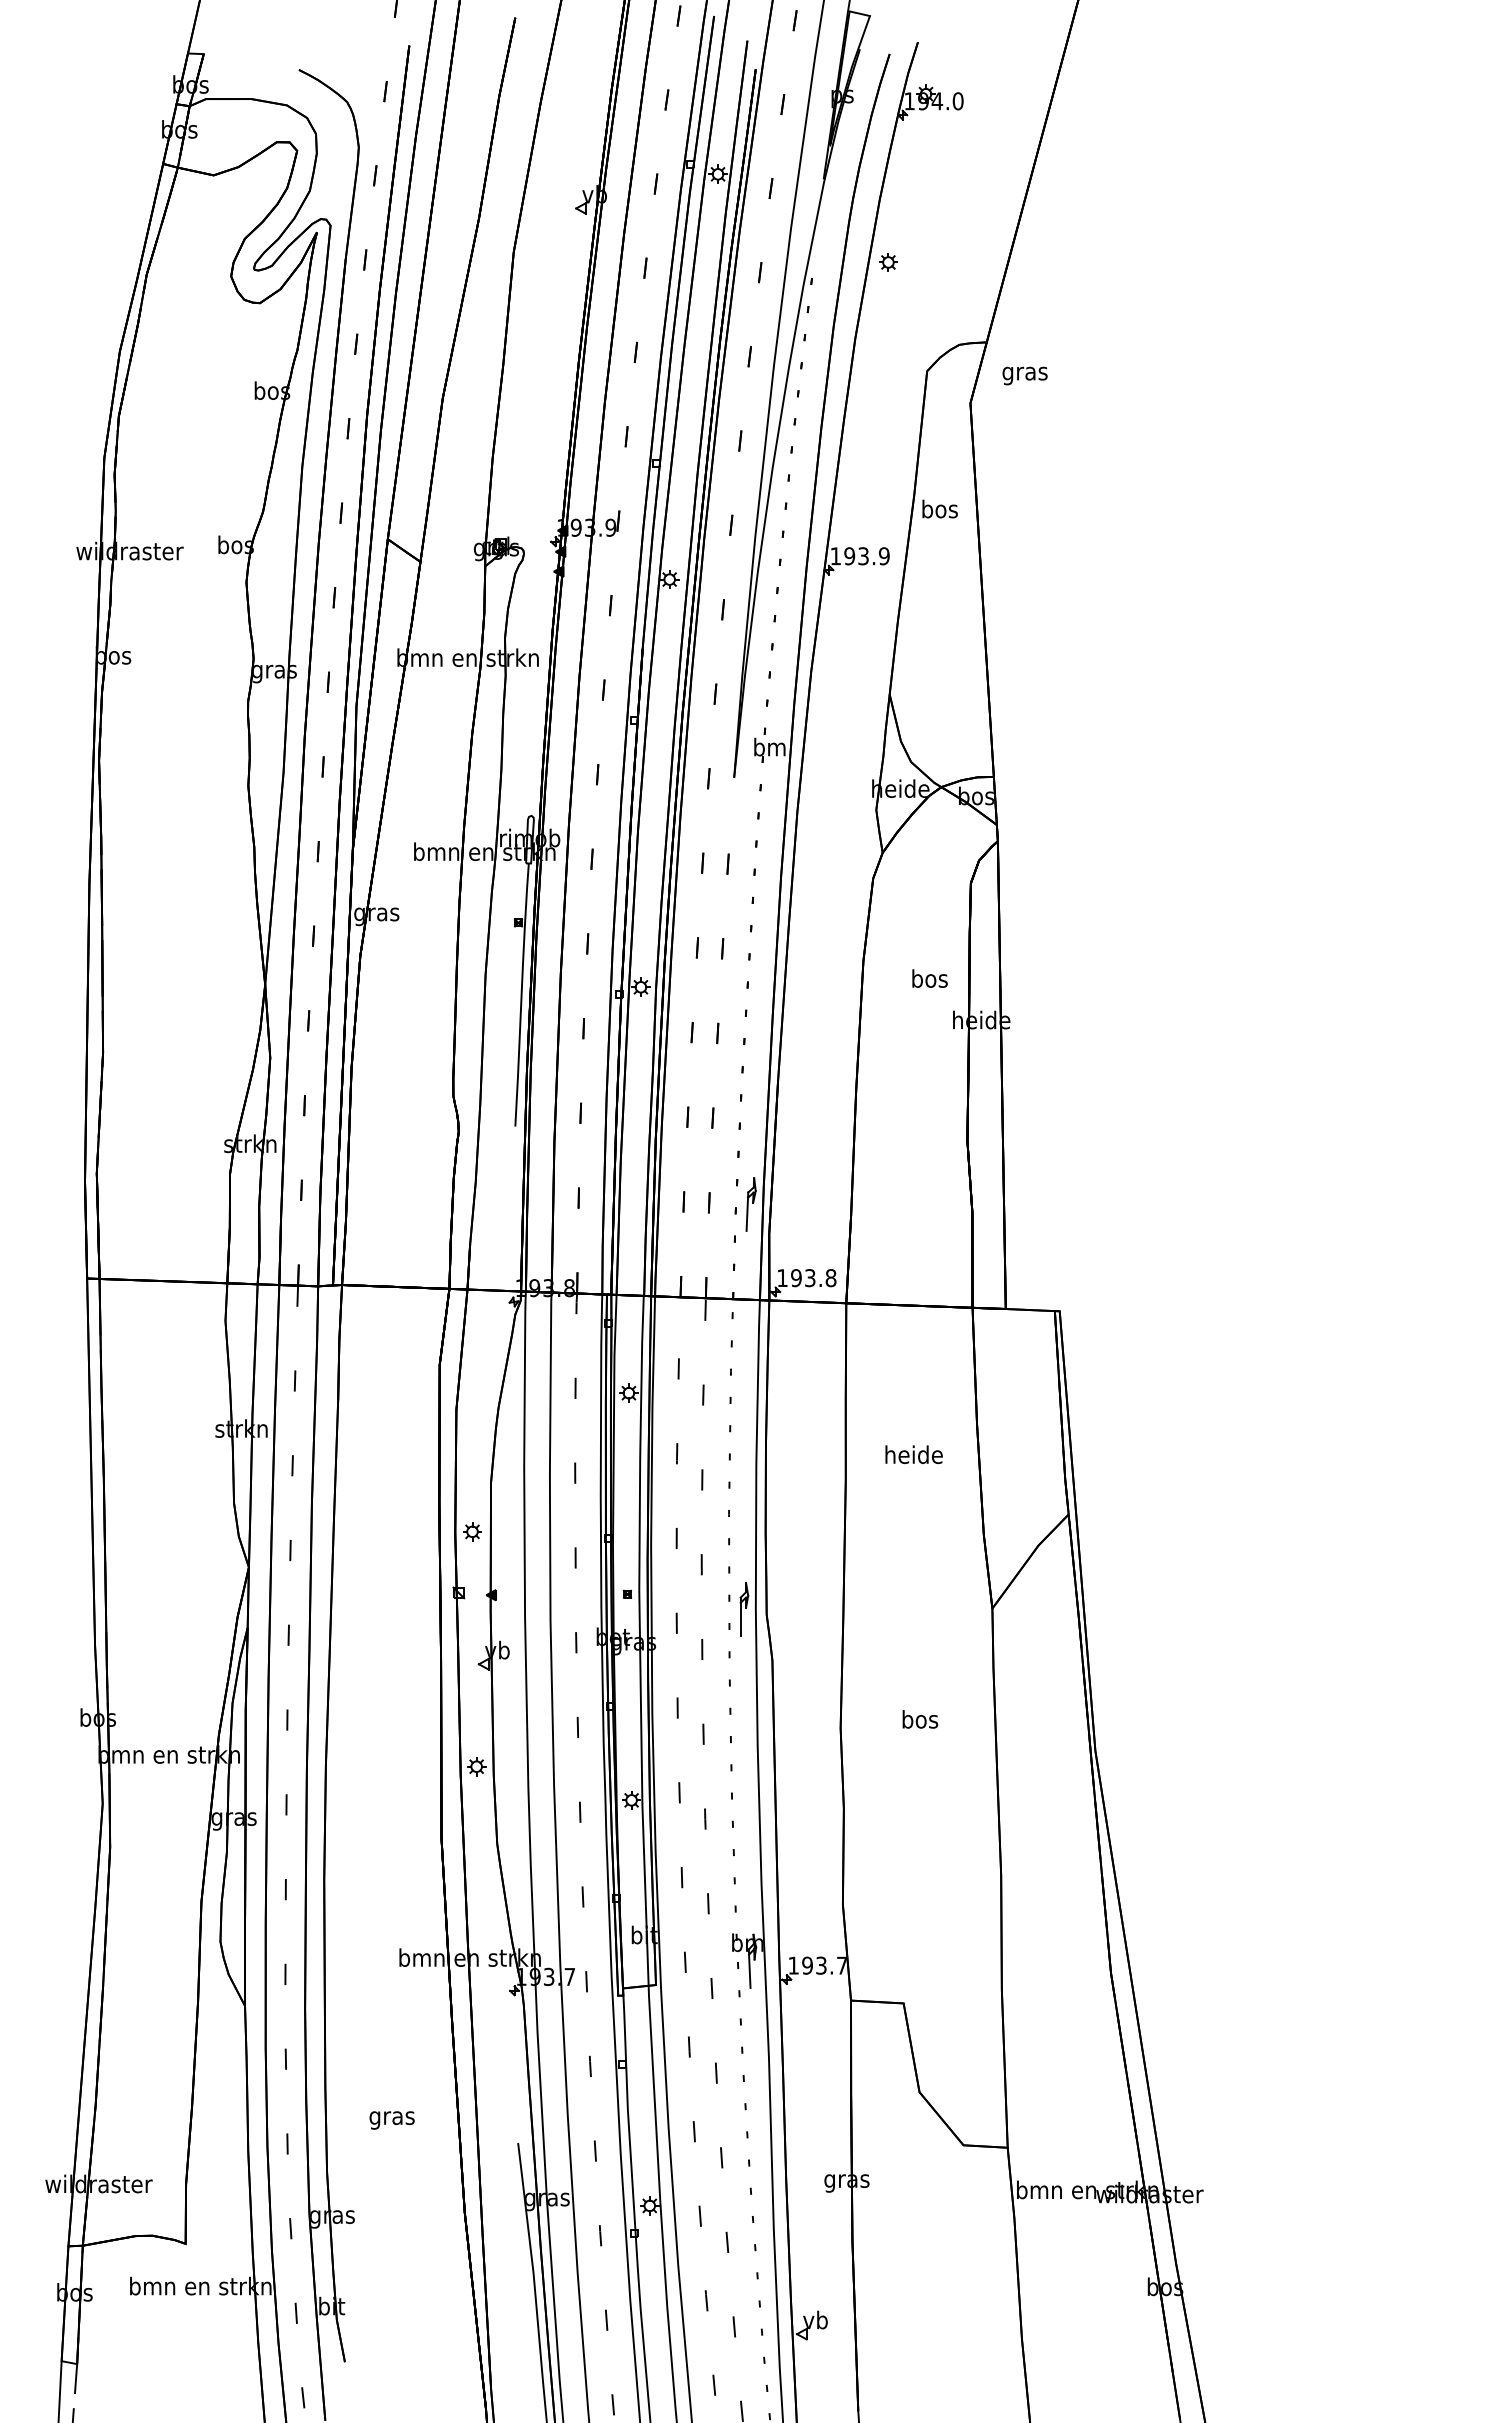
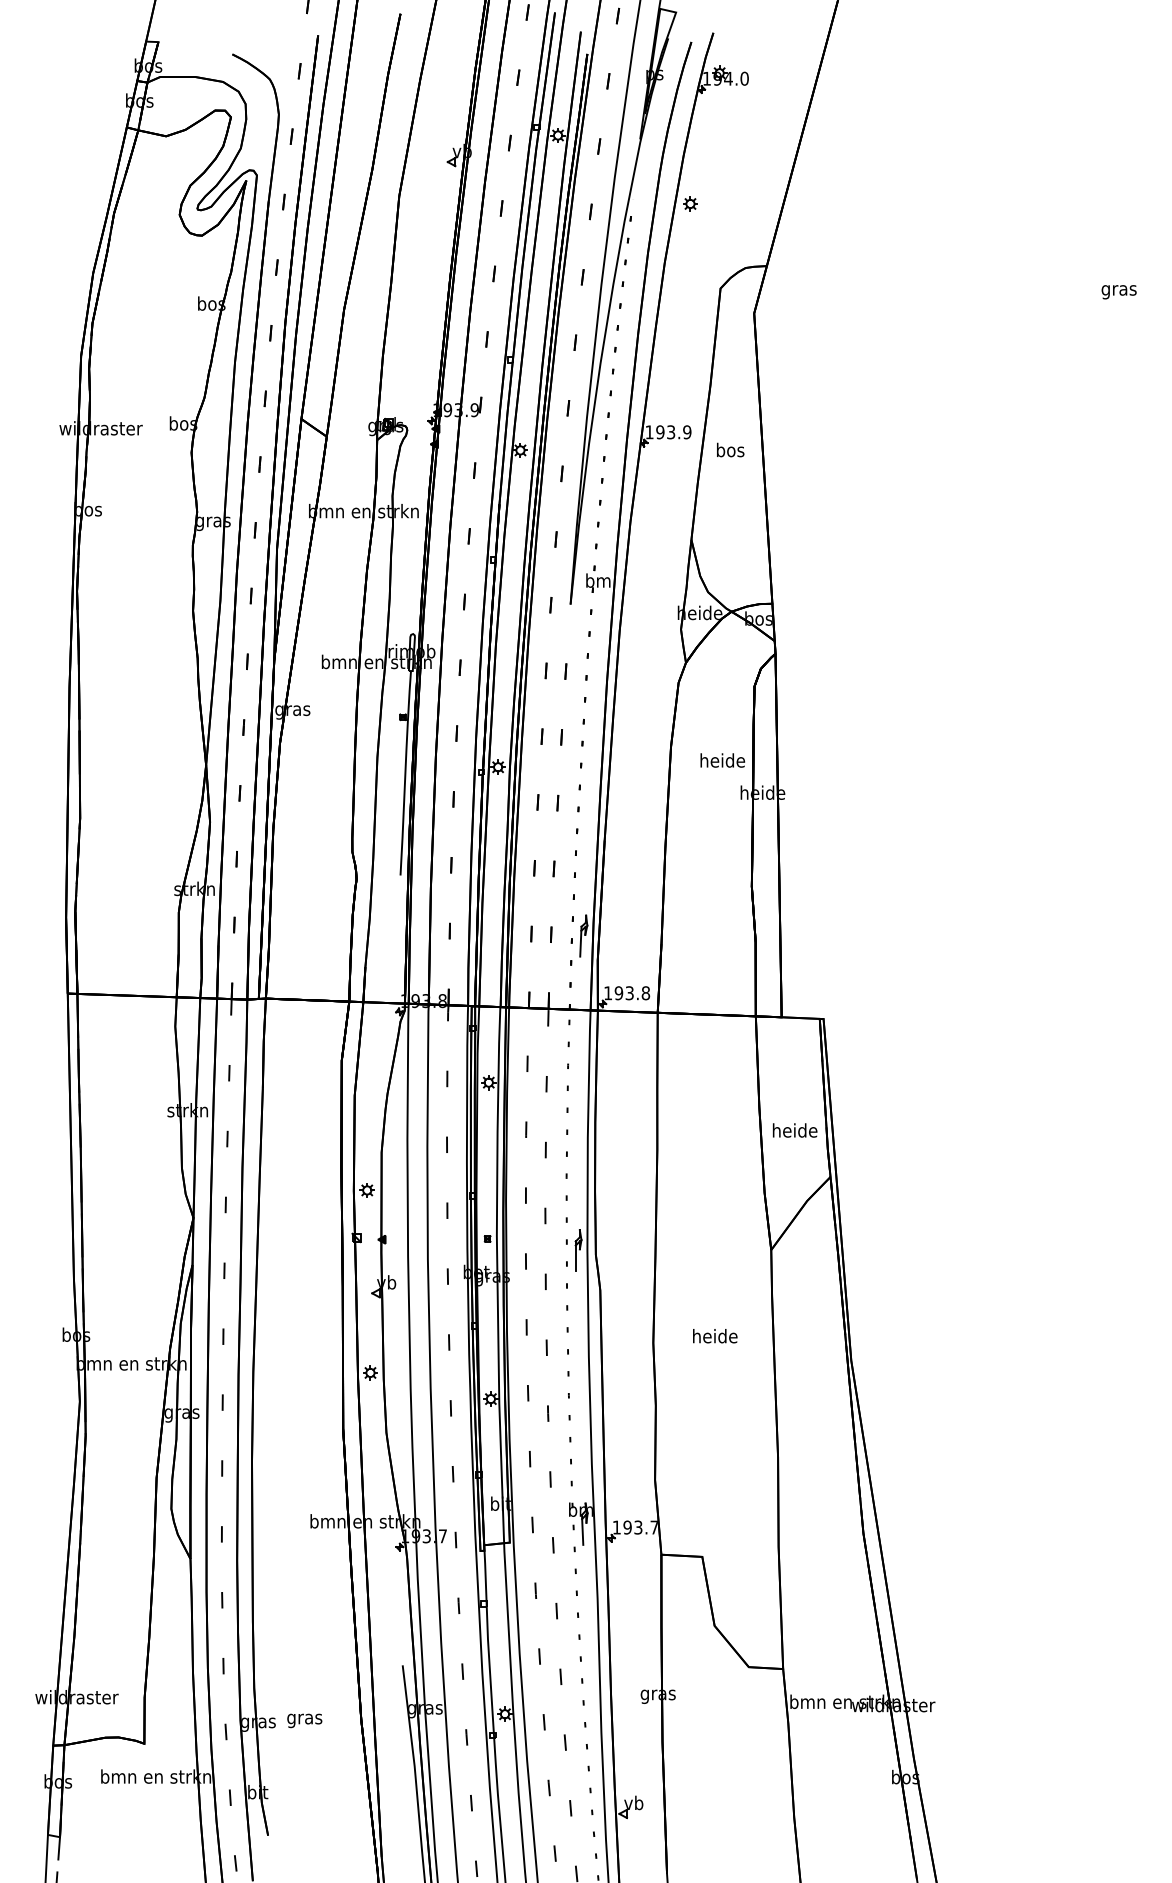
text: (1024, 375) -> (1118, 291), moved
text: (939, 508) -> (730, 449), moved
text: (929, 978) -> (722, 760), bos -> heide
text: (913, 1454) -> (794, 1130), moved
text: (920, 1719) -> (715, 1336), bos -> heide
text: (391, 2120) -> (304, 1720), moved

